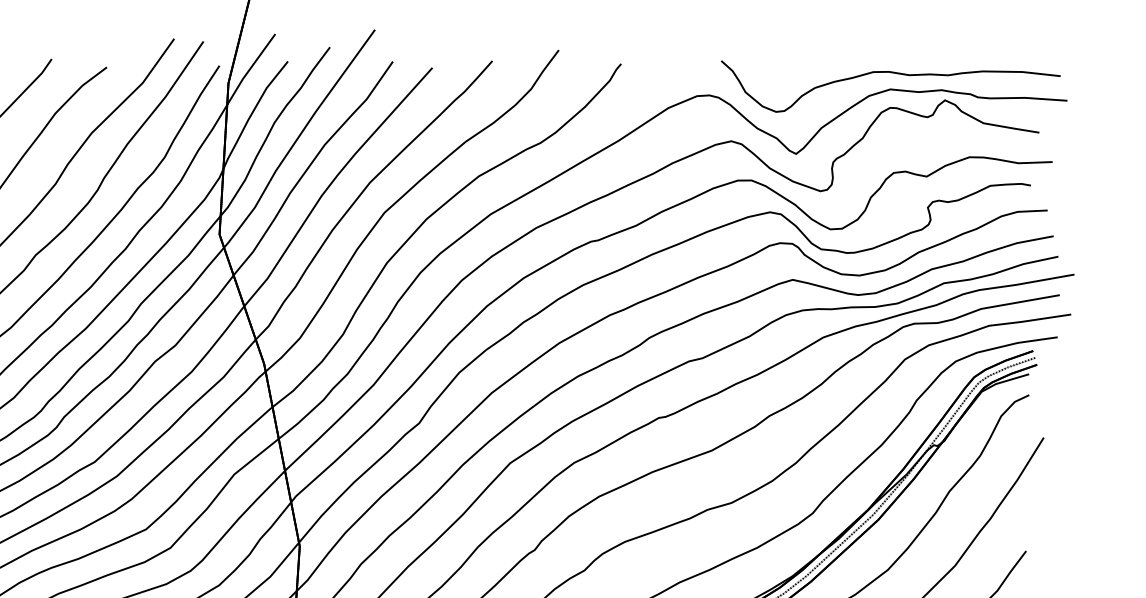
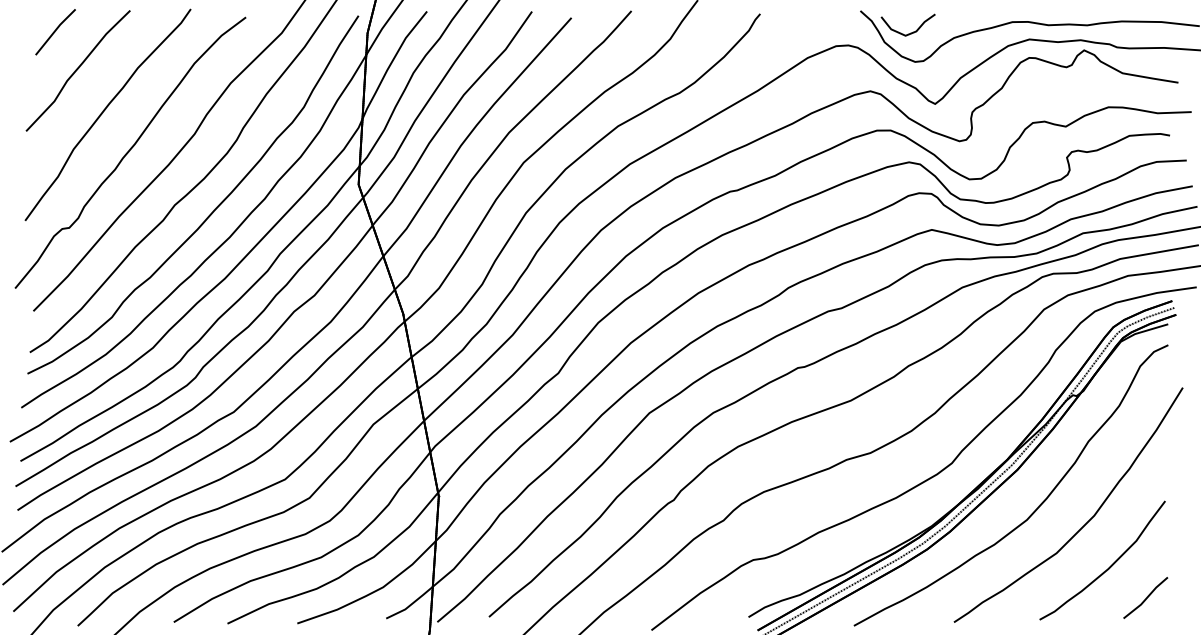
curve: (771, 82) -> (910, 32), added

